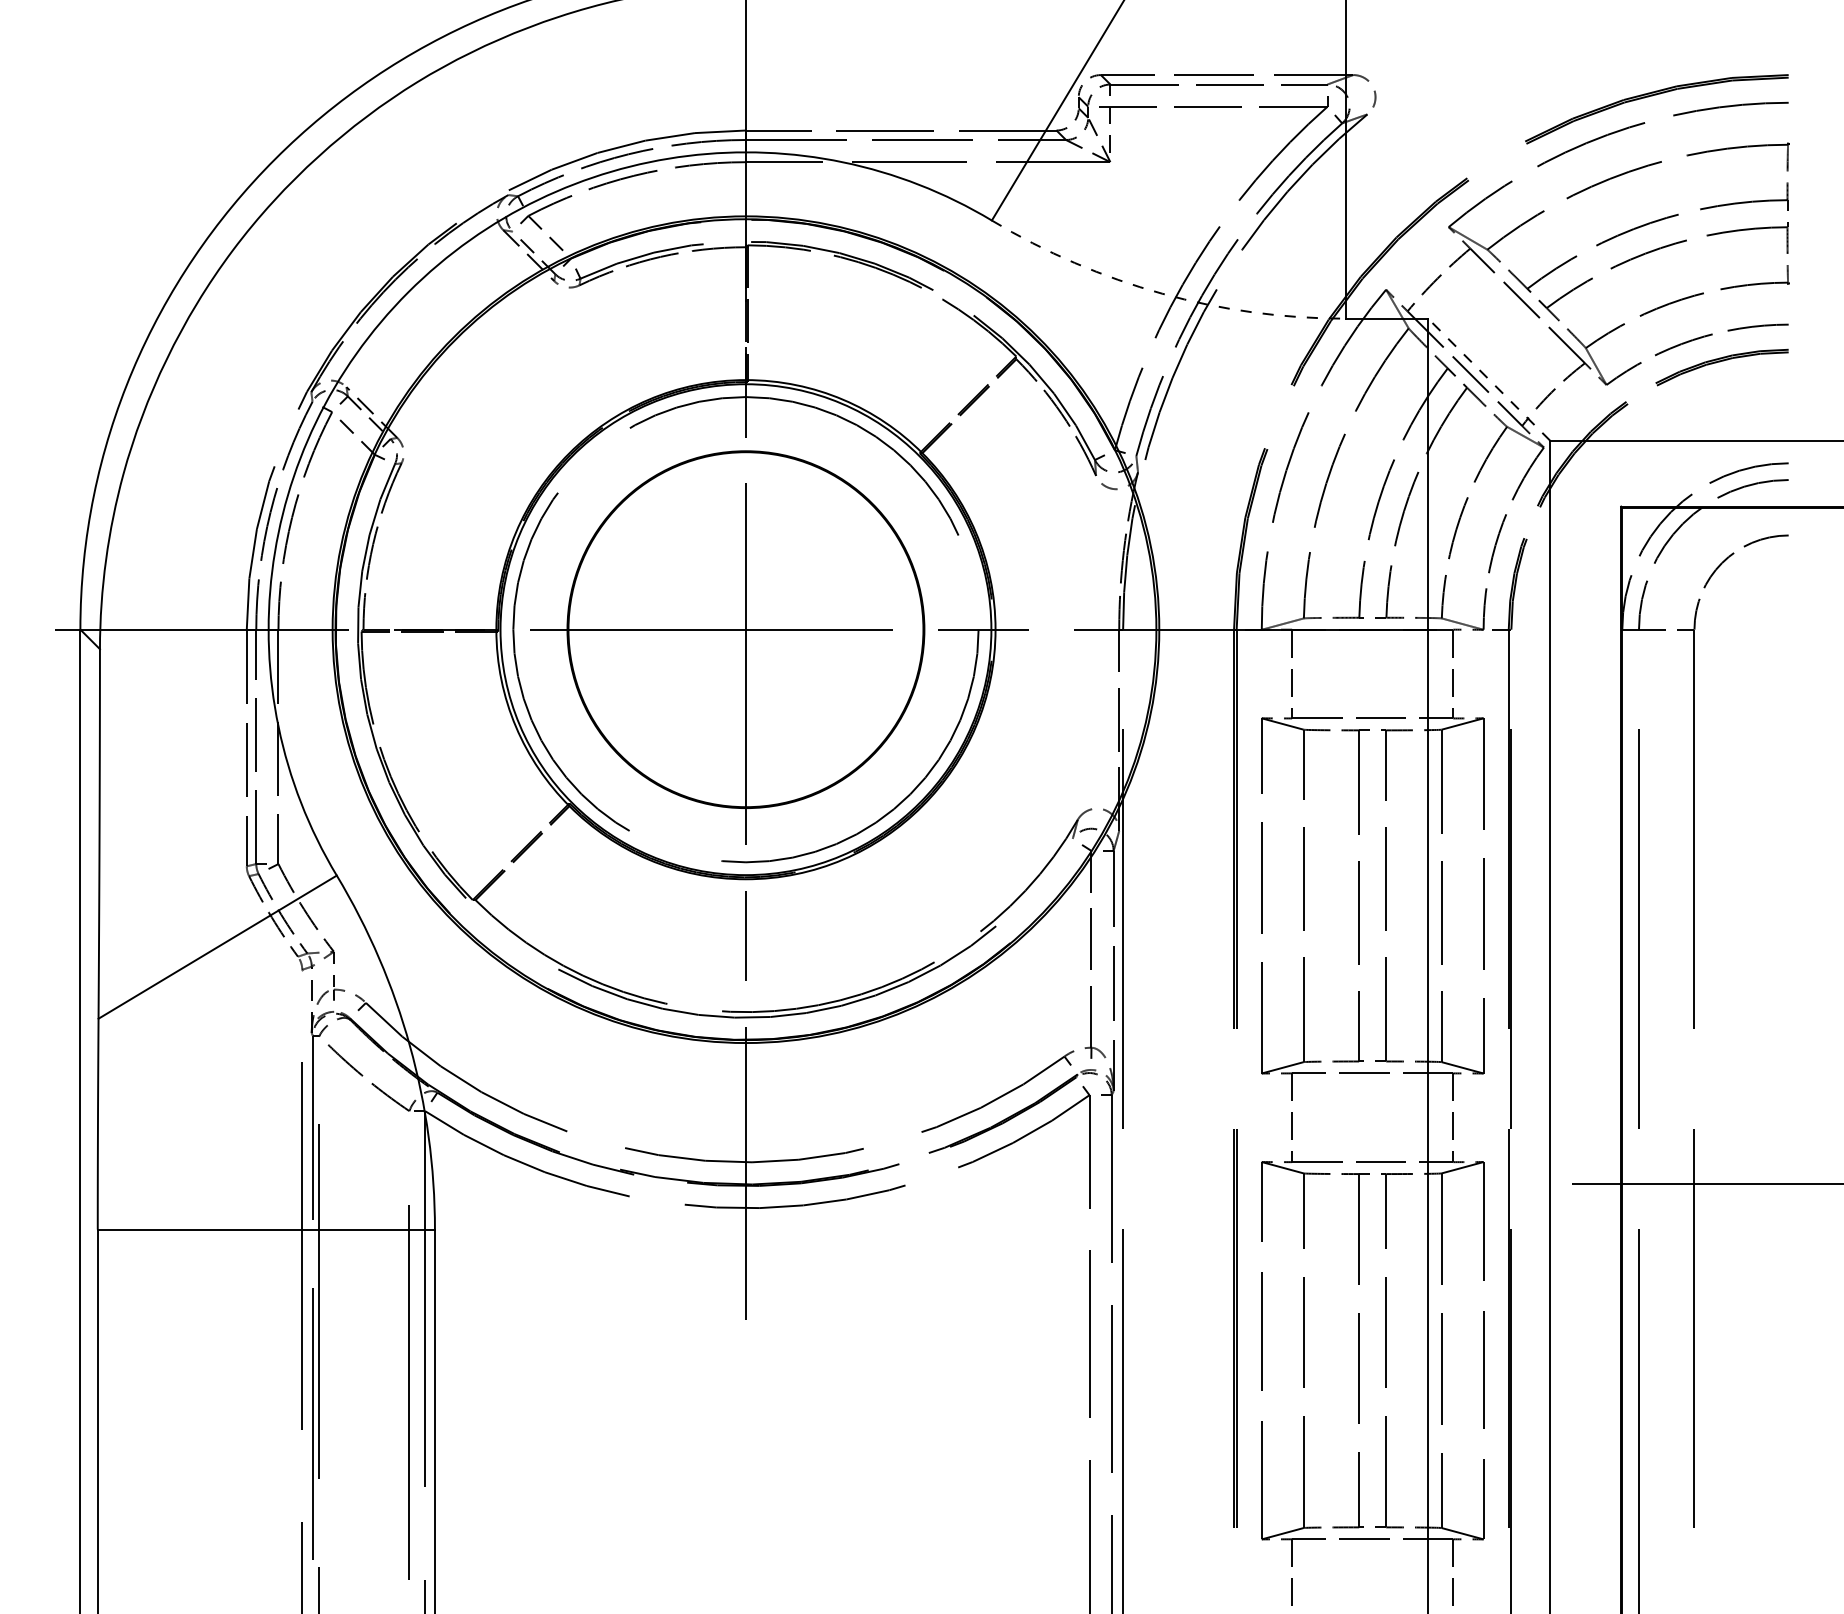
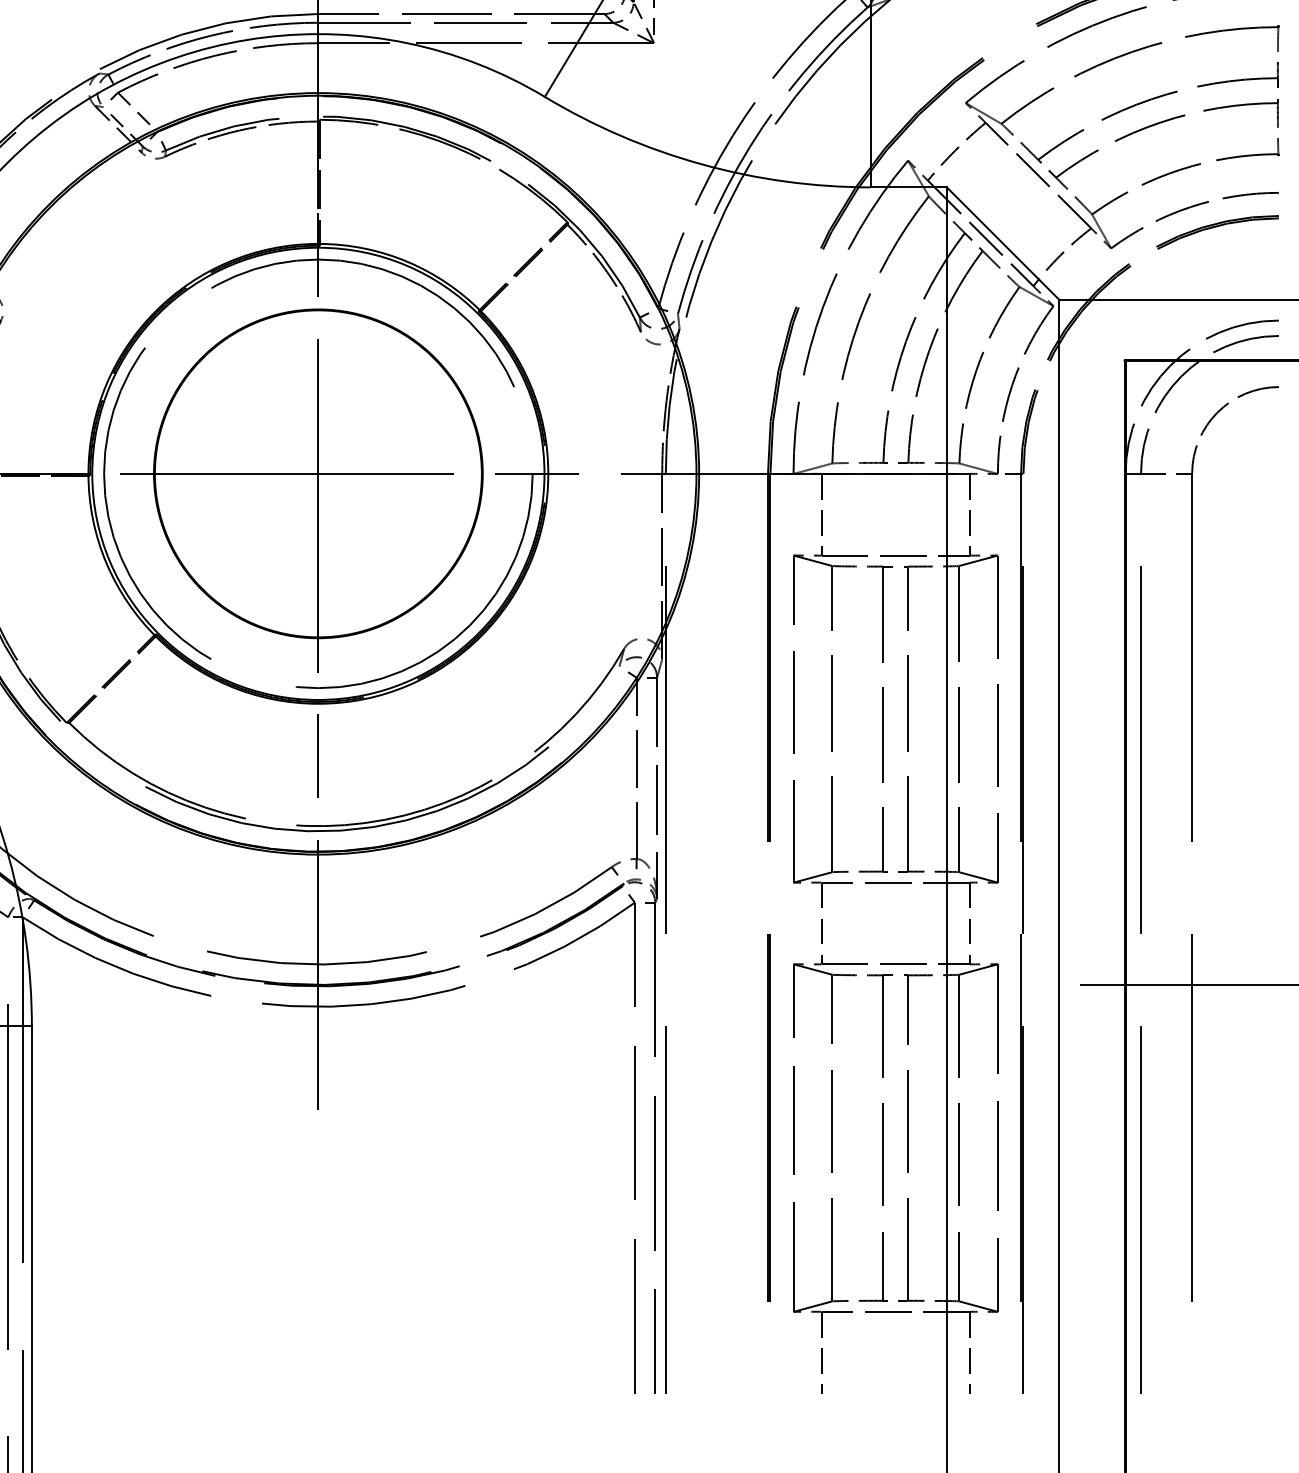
arc: (1162, 293) -> (702, 164), dashed -> solid
line: (1488, 379) -> (1002, 243), dashed -> solid

